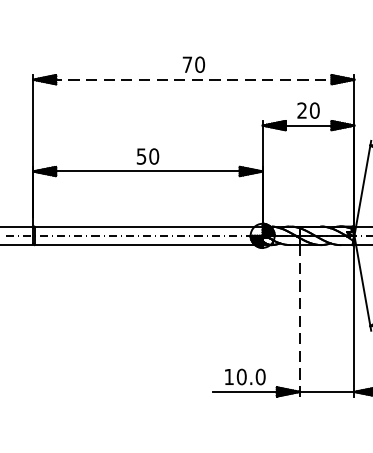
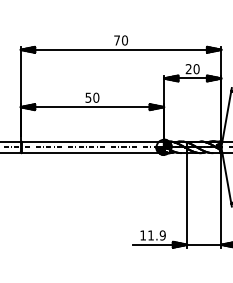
line: (194, 79) -> (121, 49), dashed -> solid
line: (300, 320) -> (187, 200), dashed -> solid
text: (250, 377) -> (156, 235), 10.0 -> 11.9

